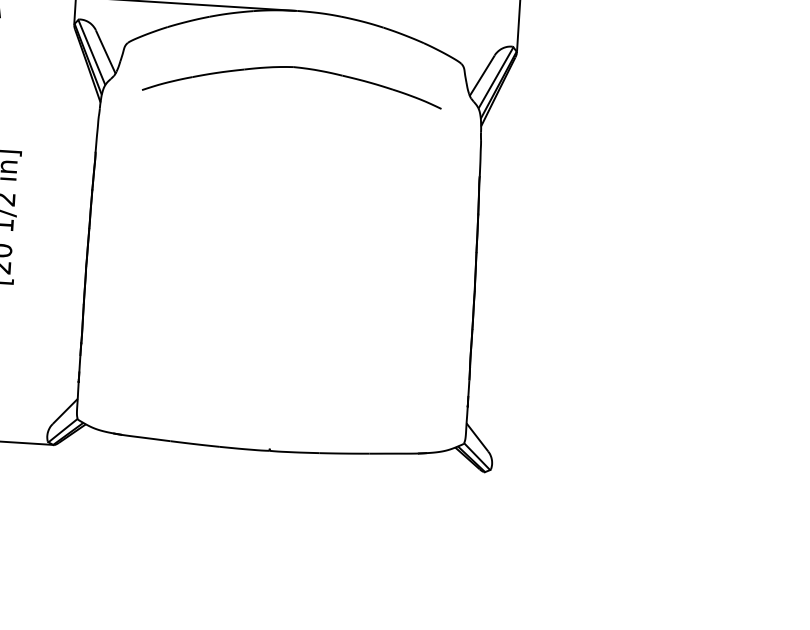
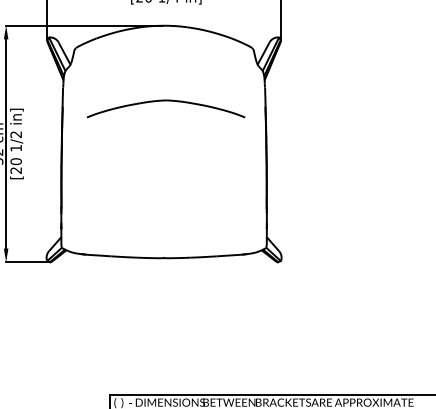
part: (292, 69) -> (165, 101), moved

